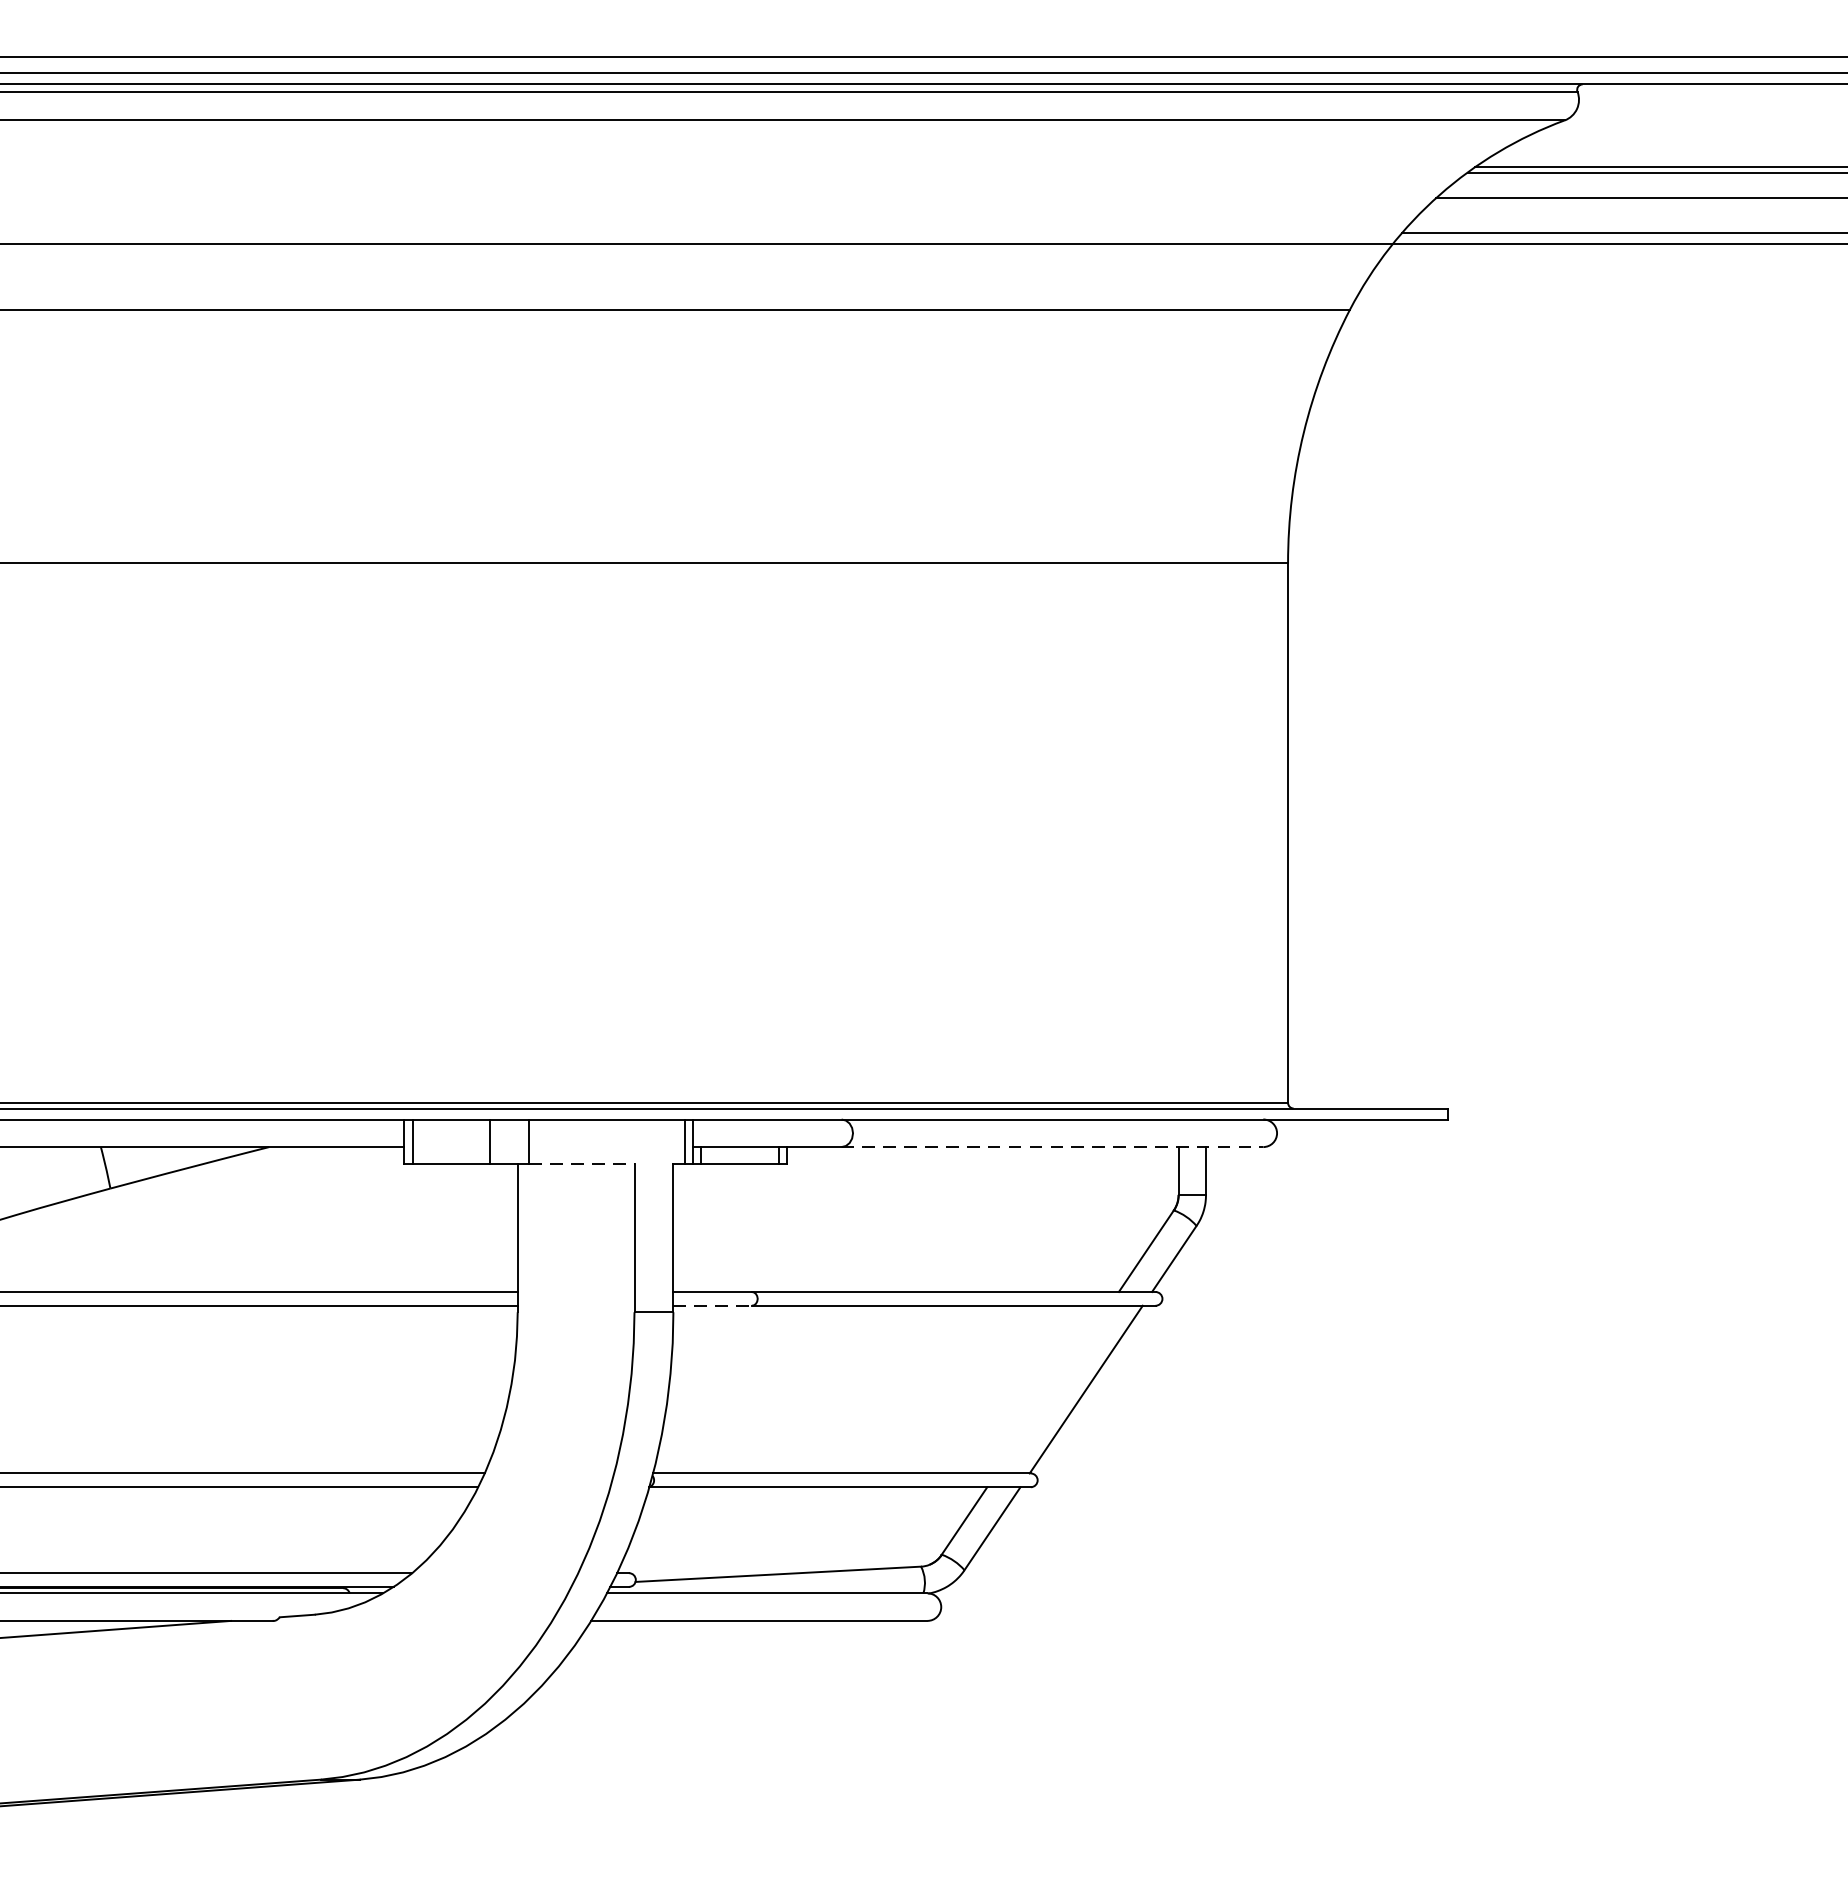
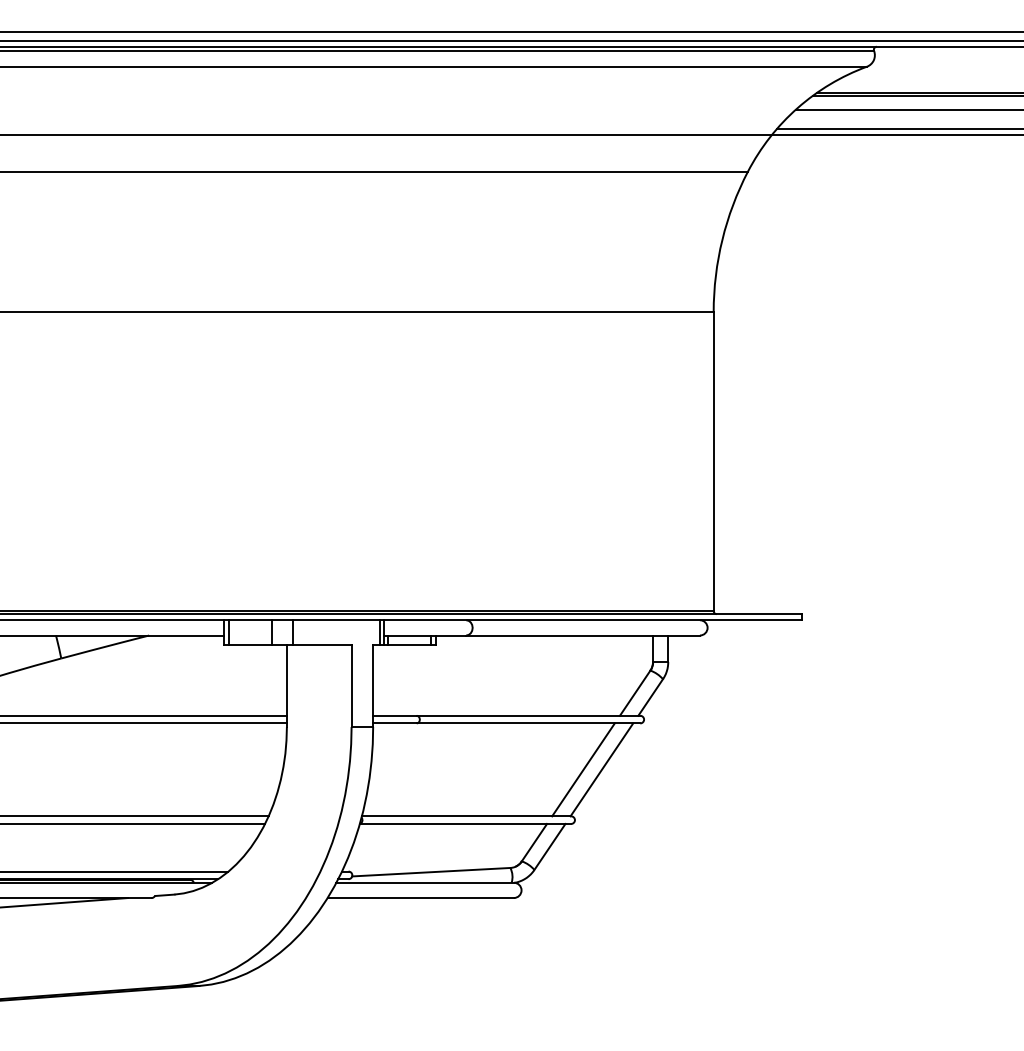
line: (1053, 1147) -> (583, 635), dashed -> solid
line: (581, 1163) -> (322, 644), dashed -> solid
line: (711, 1305) -> (394, 723), dashed -> solid
line: (1053, 1388) -> (583, 769), added

